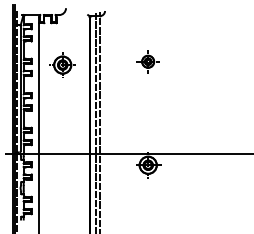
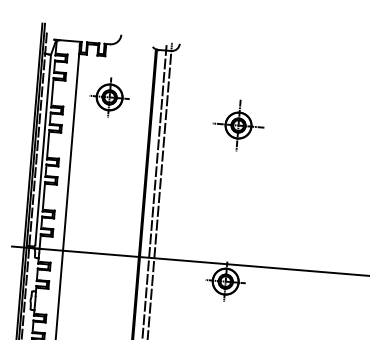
part: (147, 61) -> (237, 125), size x1.43
part: (62, 64) -> (109, 96), moved

